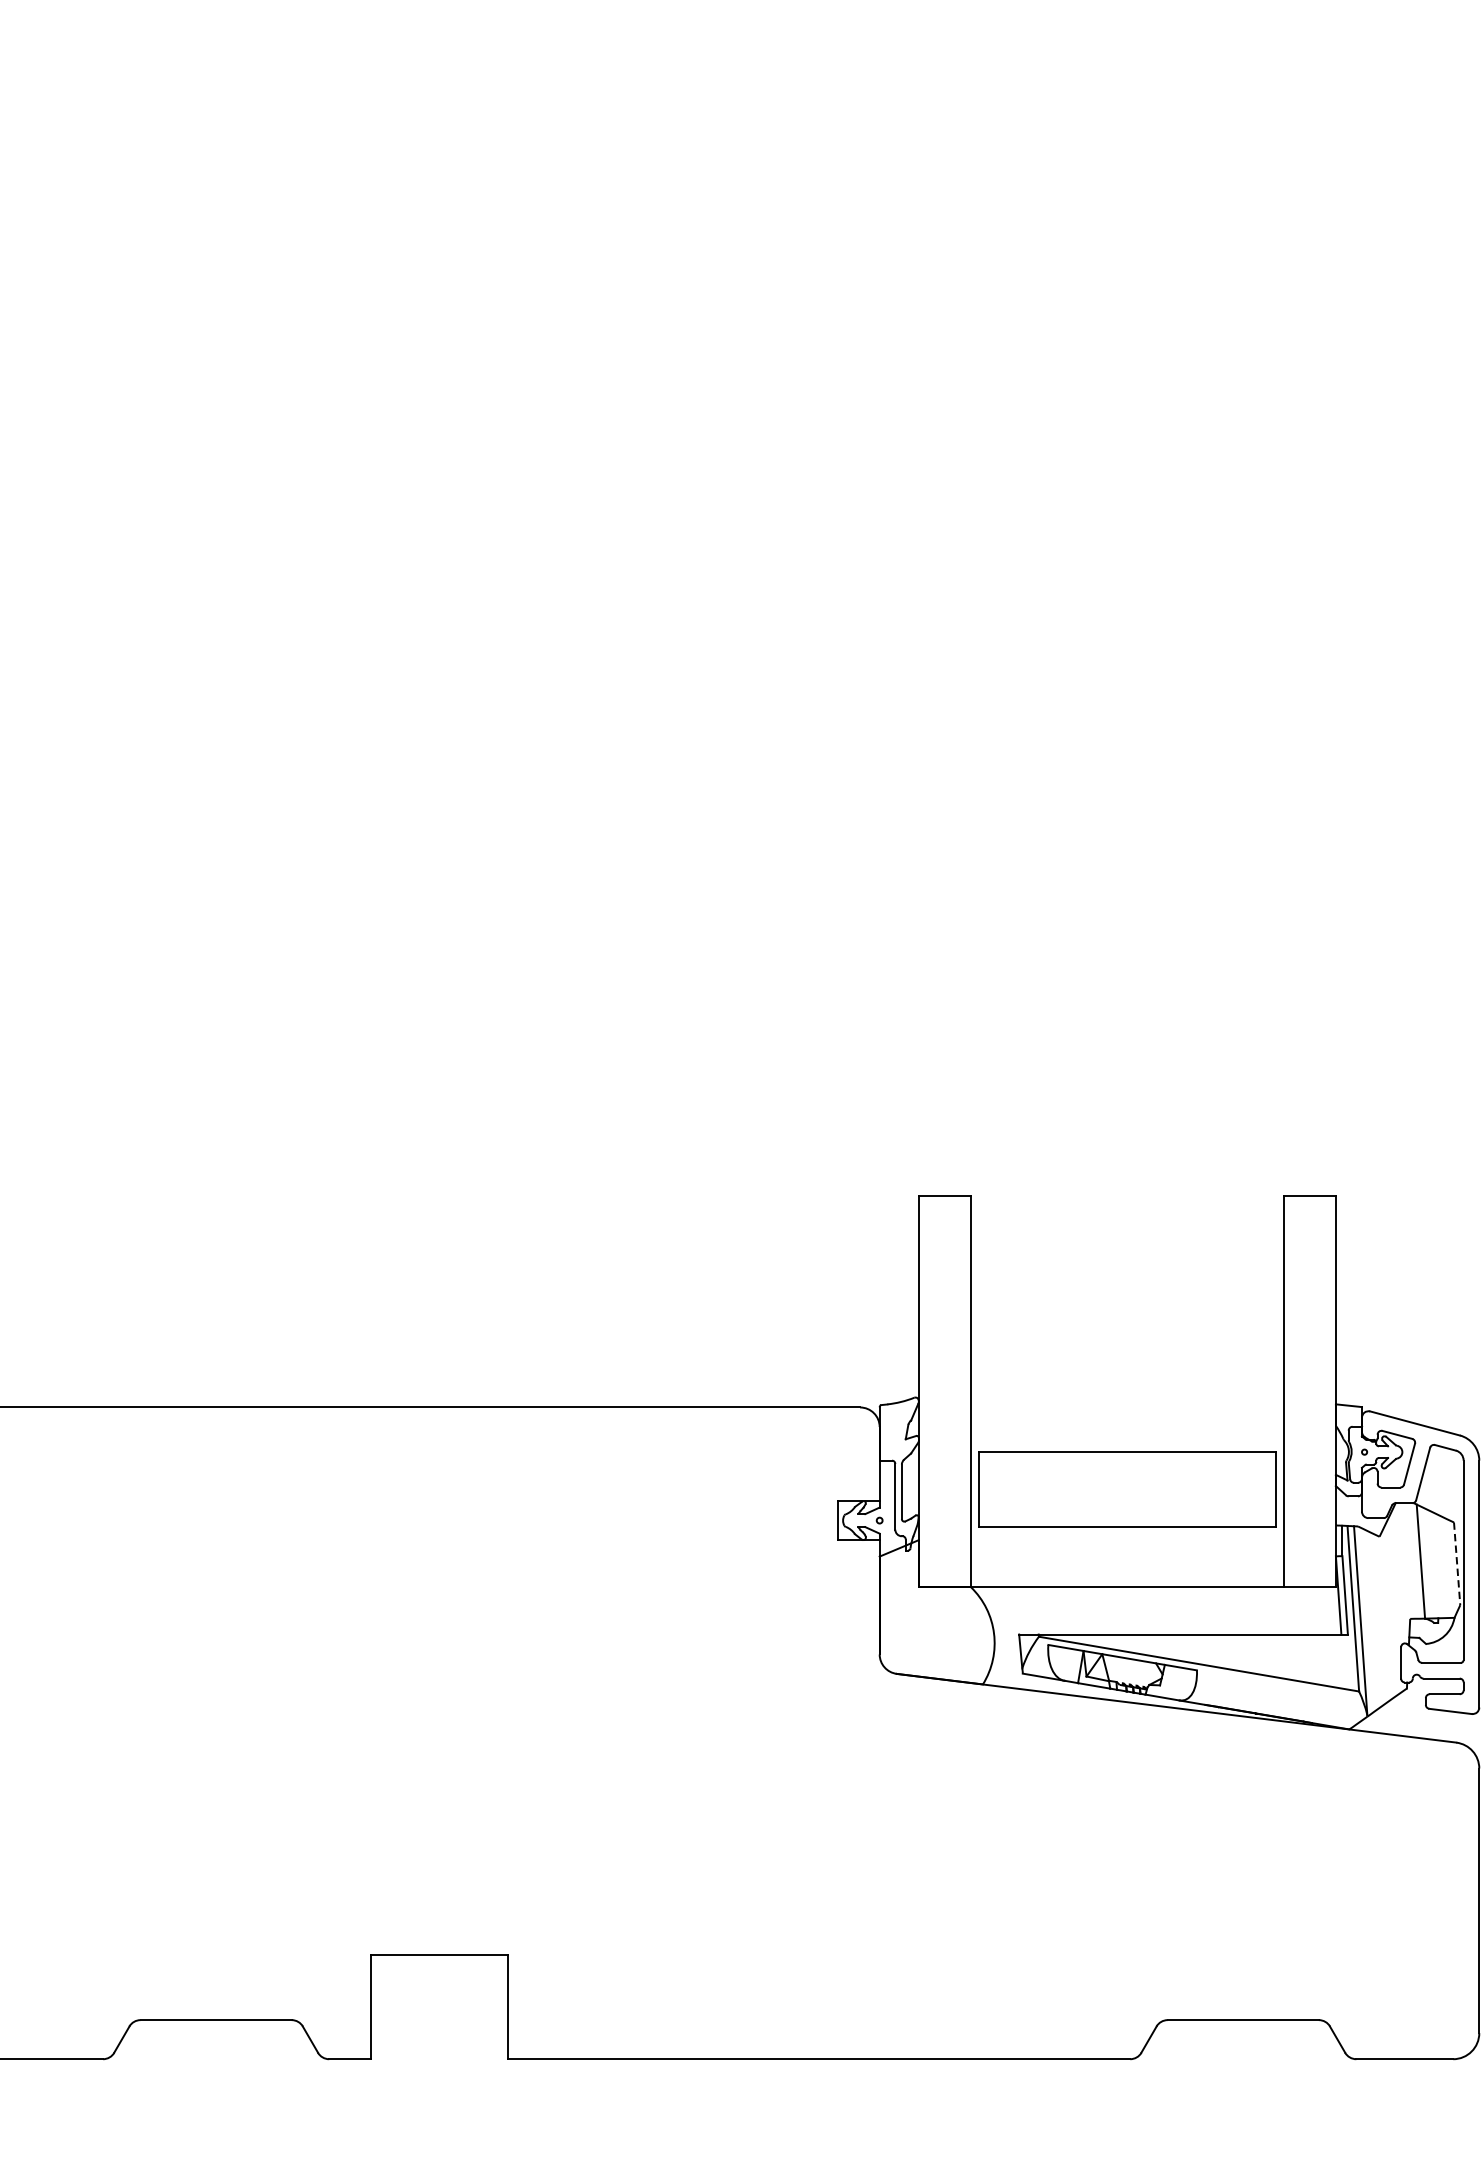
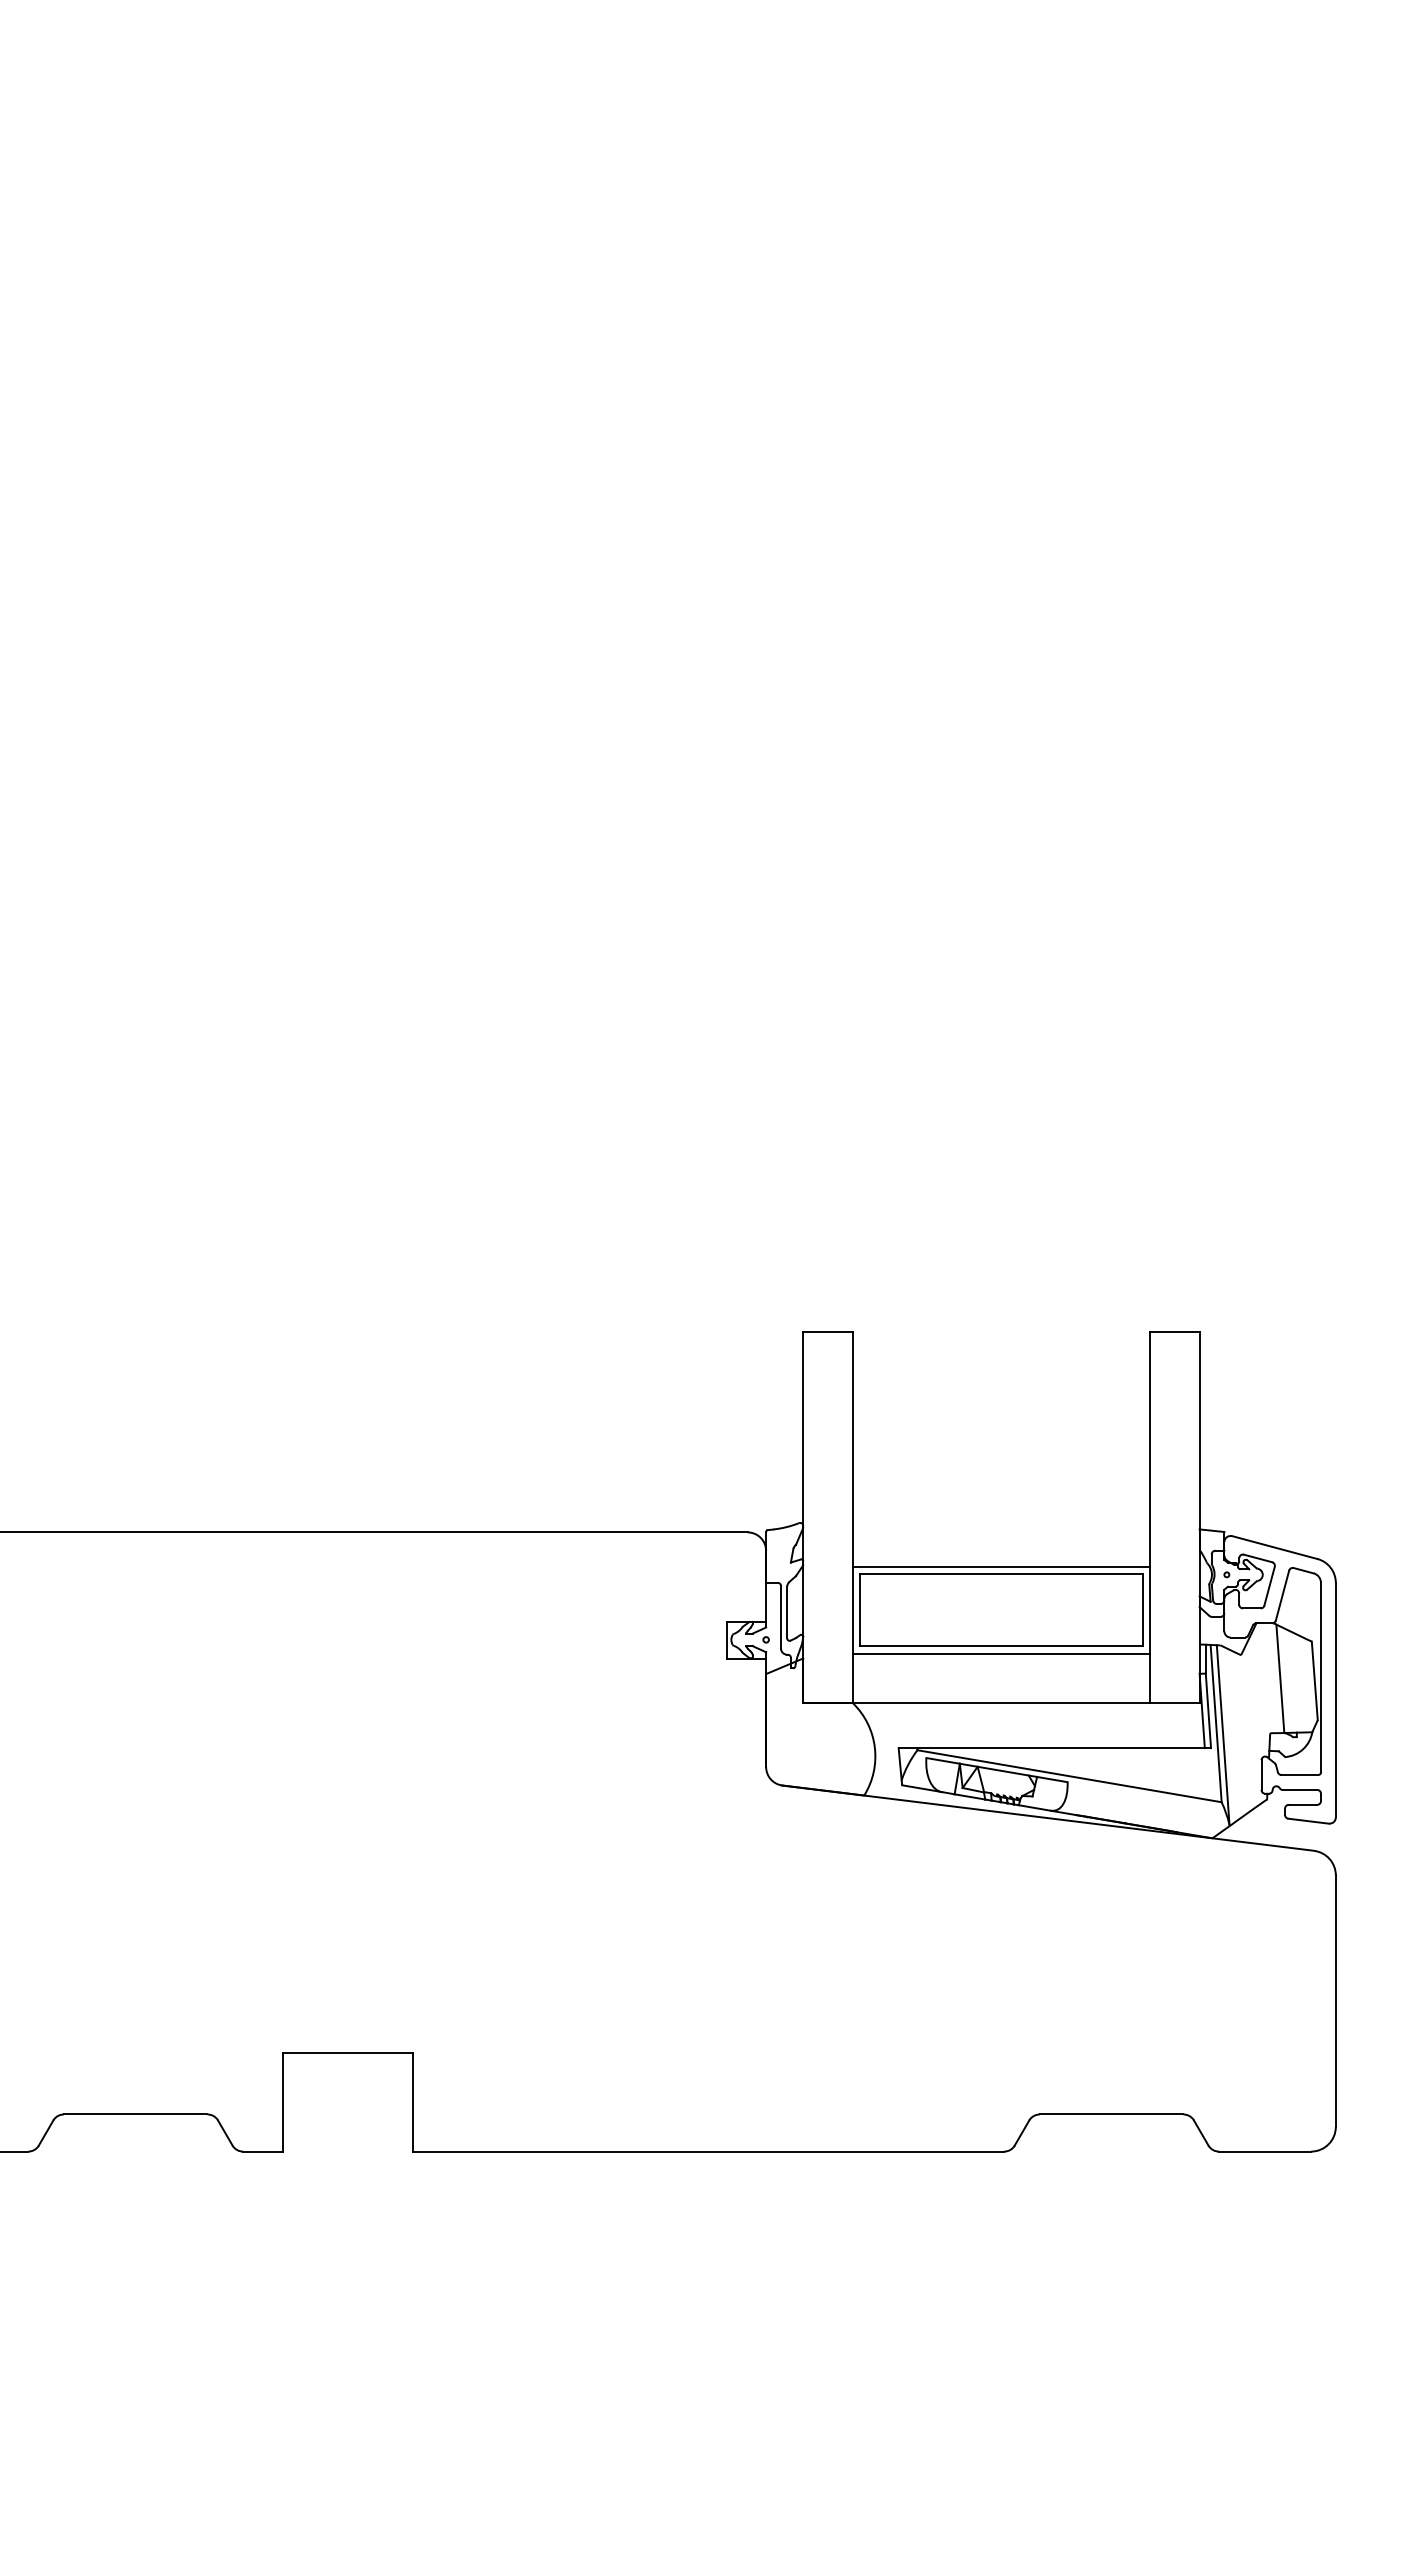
line: (1127, 1443) -> (1001, 1566), added
line: (1127, 1534) -> (1001, 1653), added
line: (1456, 1564) -> (1314, 1681), dashed -> solid

